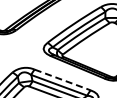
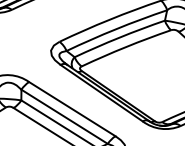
line: (62, 80) -> (71, 109), dashed -> solid

